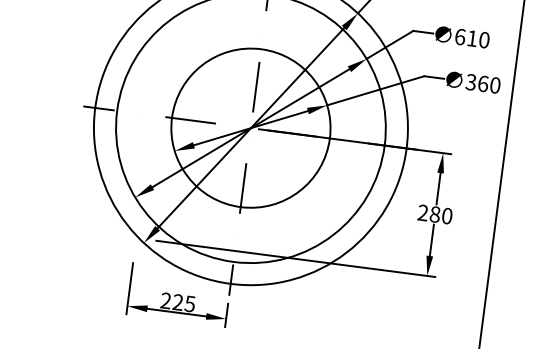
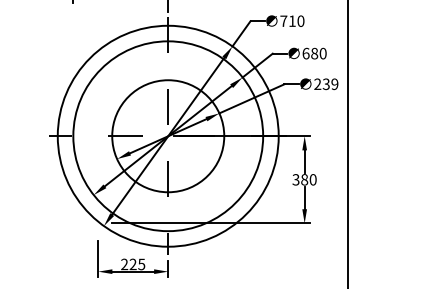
text: (472, 38) -> (314, 53), 610 -> 680
text: (483, 84) -> (326, 84), 360 -> 239
text: (422, 213) -> (295, 180), 280 -> 380

